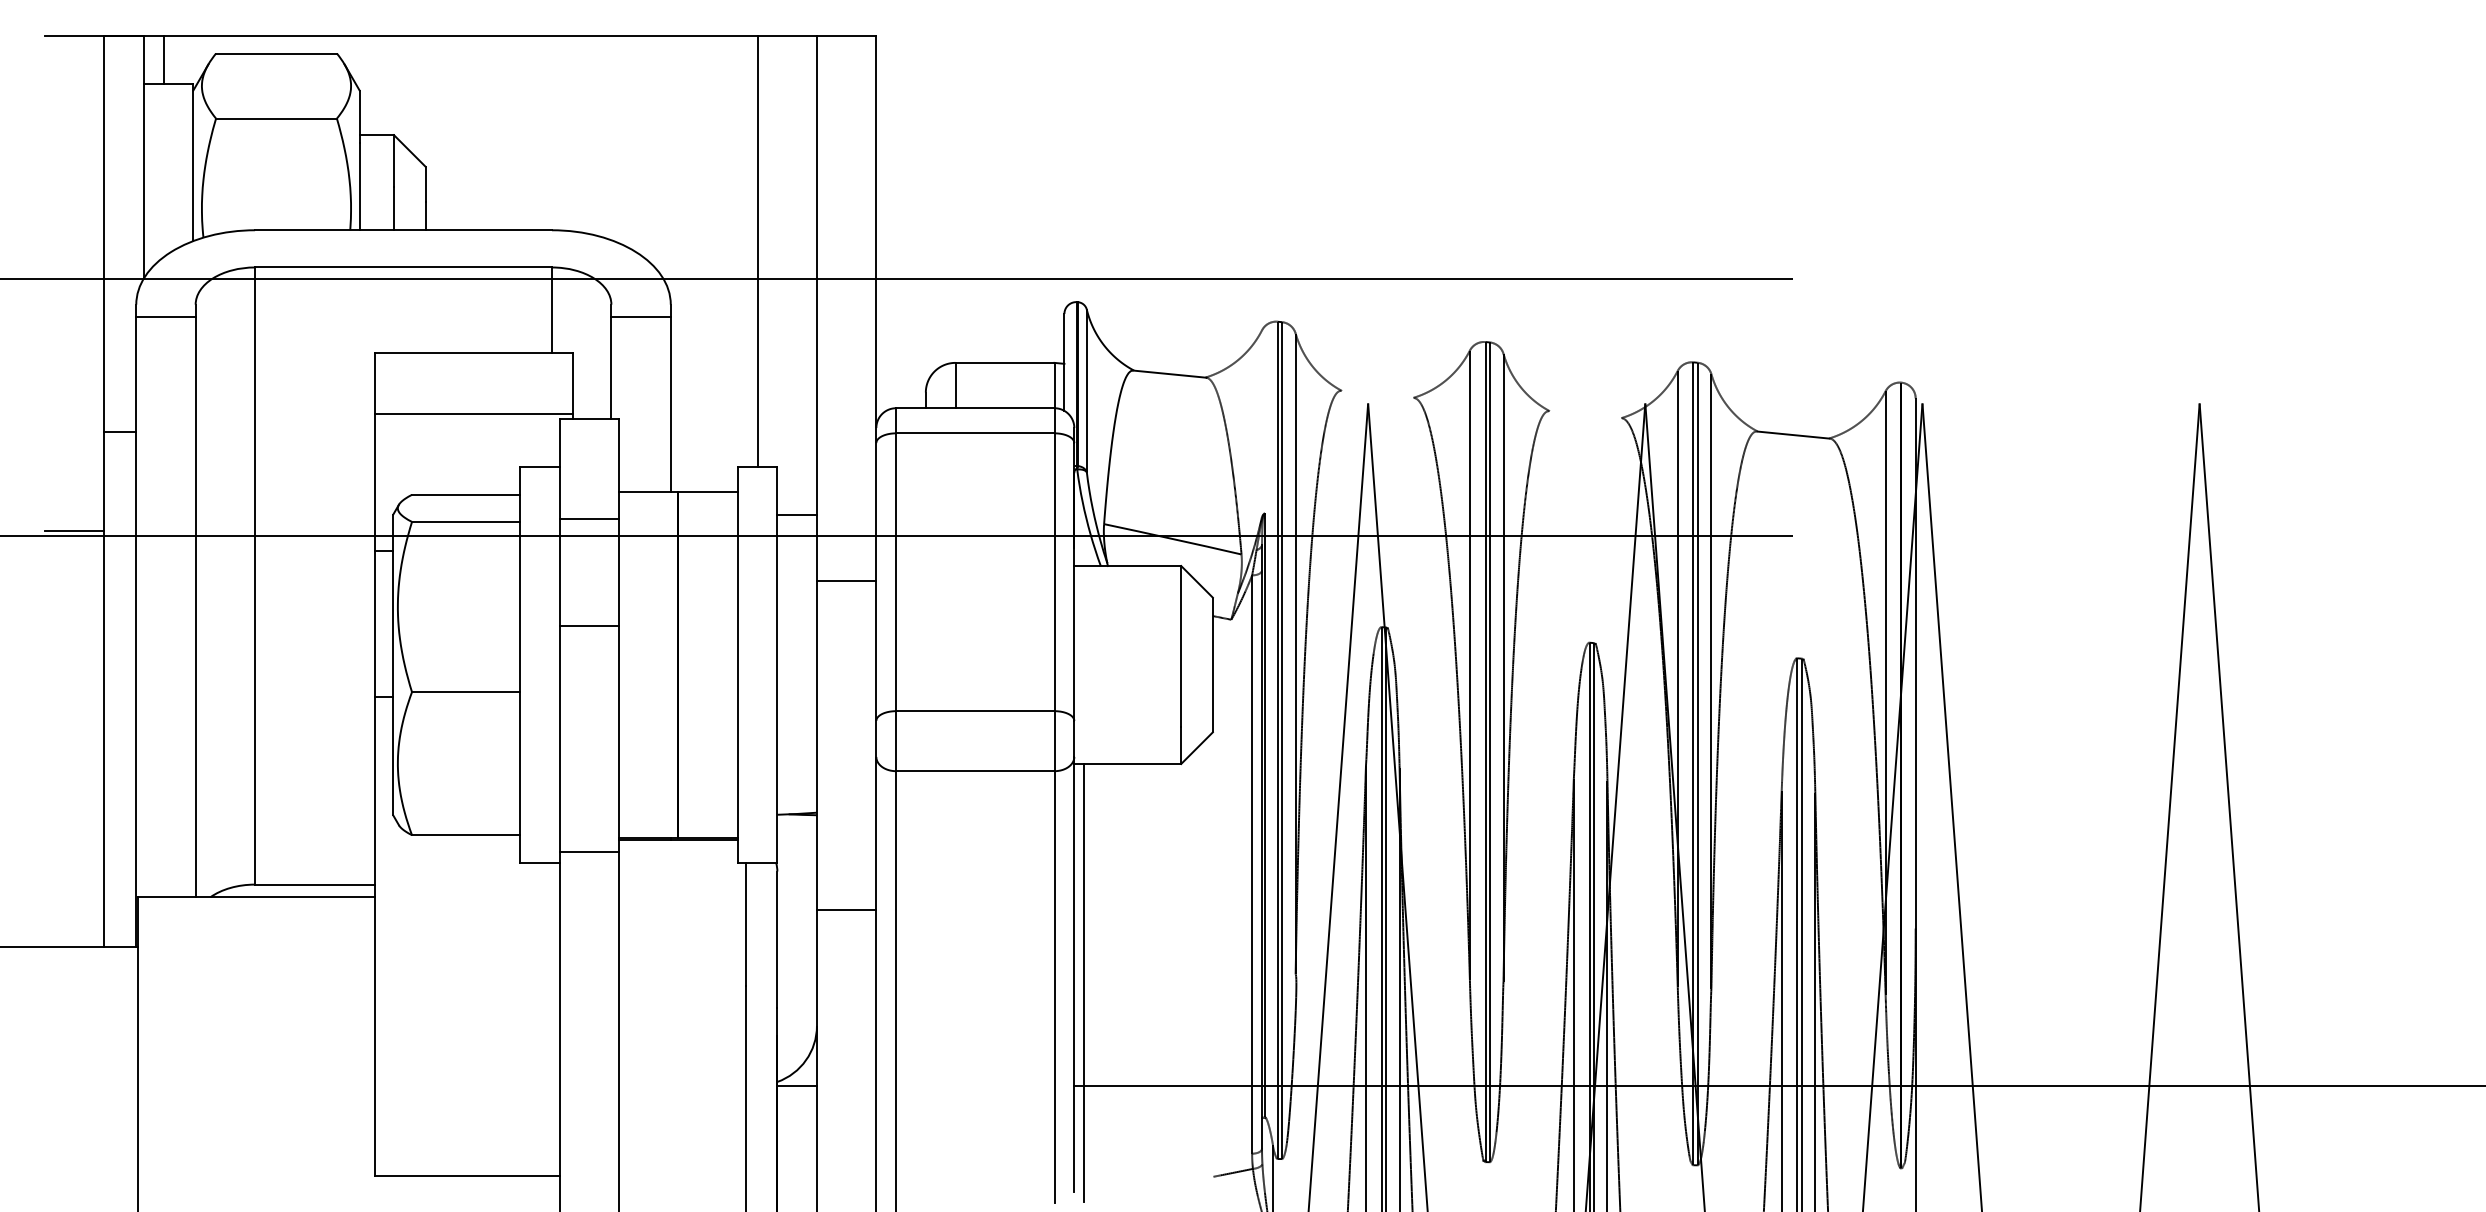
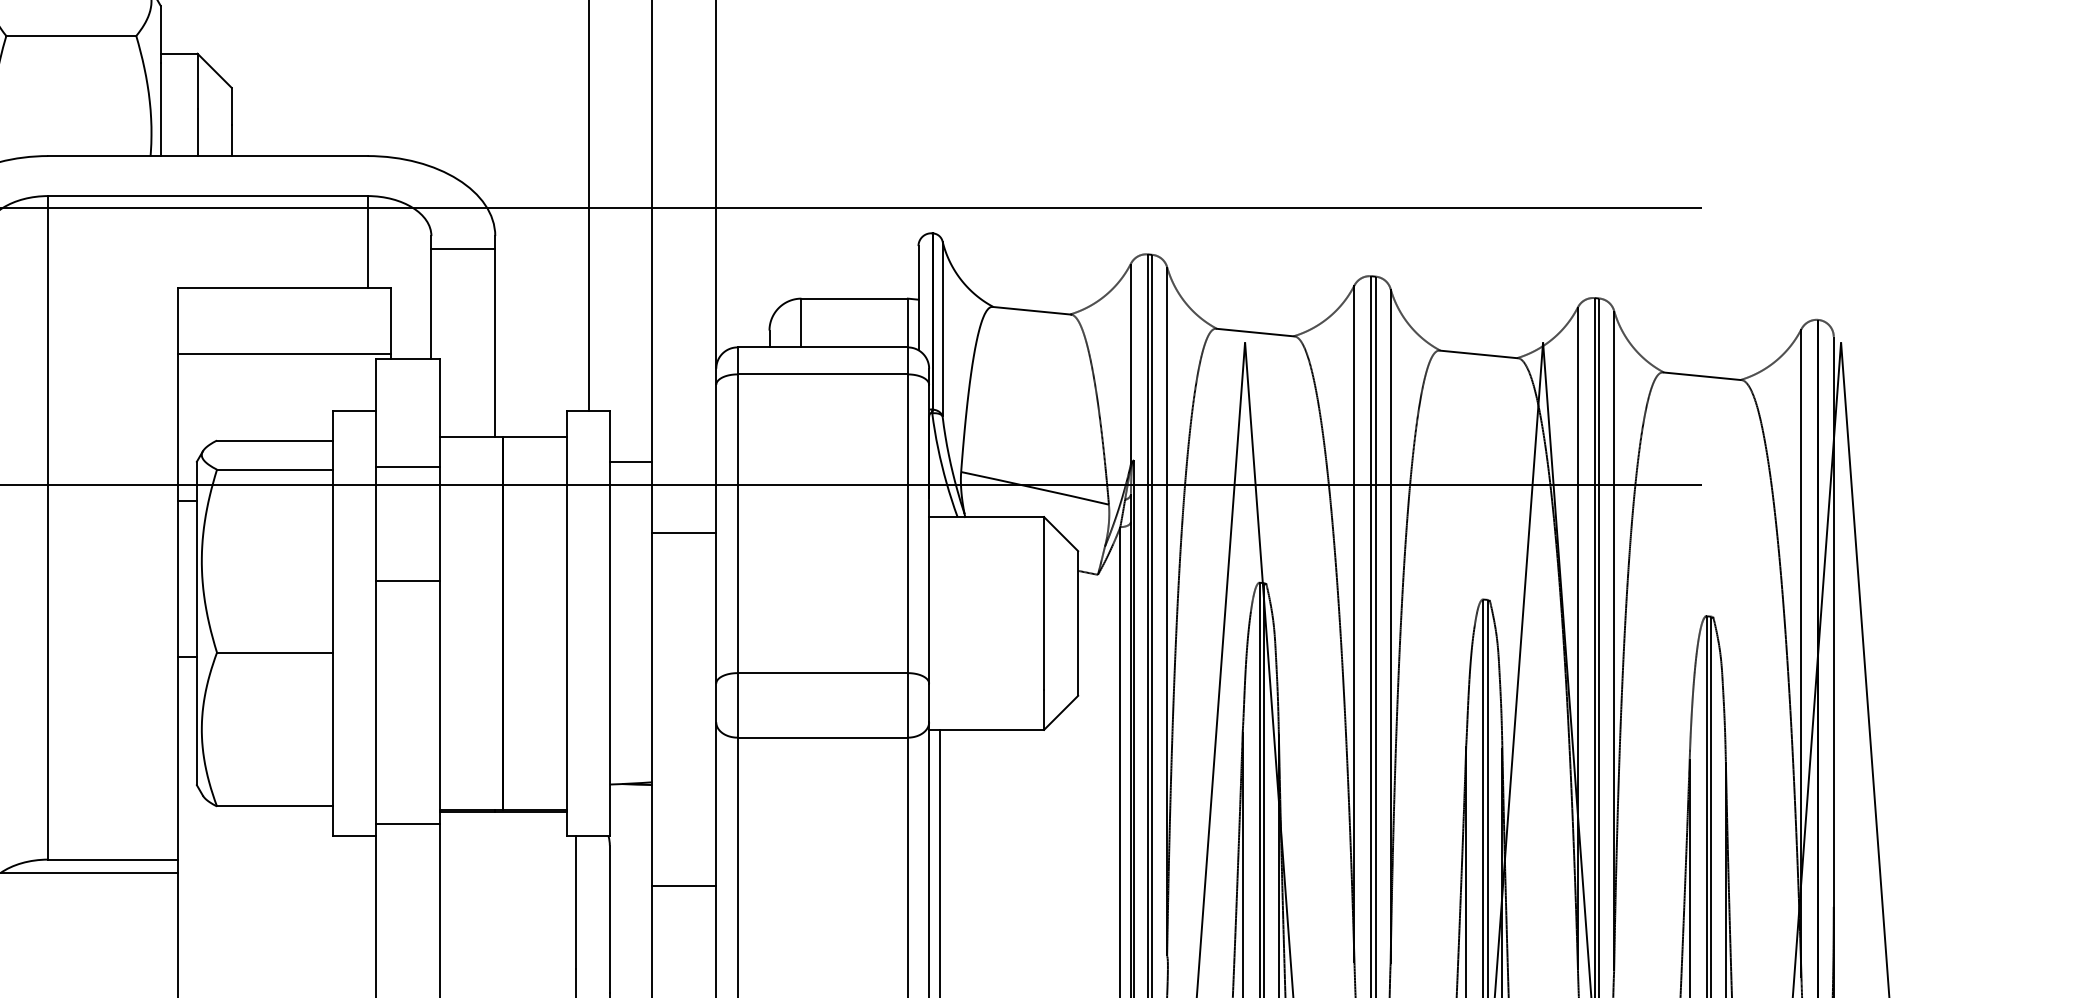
line: (1377, 394) -> (1255, 332), added
line: (1585, 414) -> (1478, 354), added
line: (1262, 423) -> (1131, 363), added

